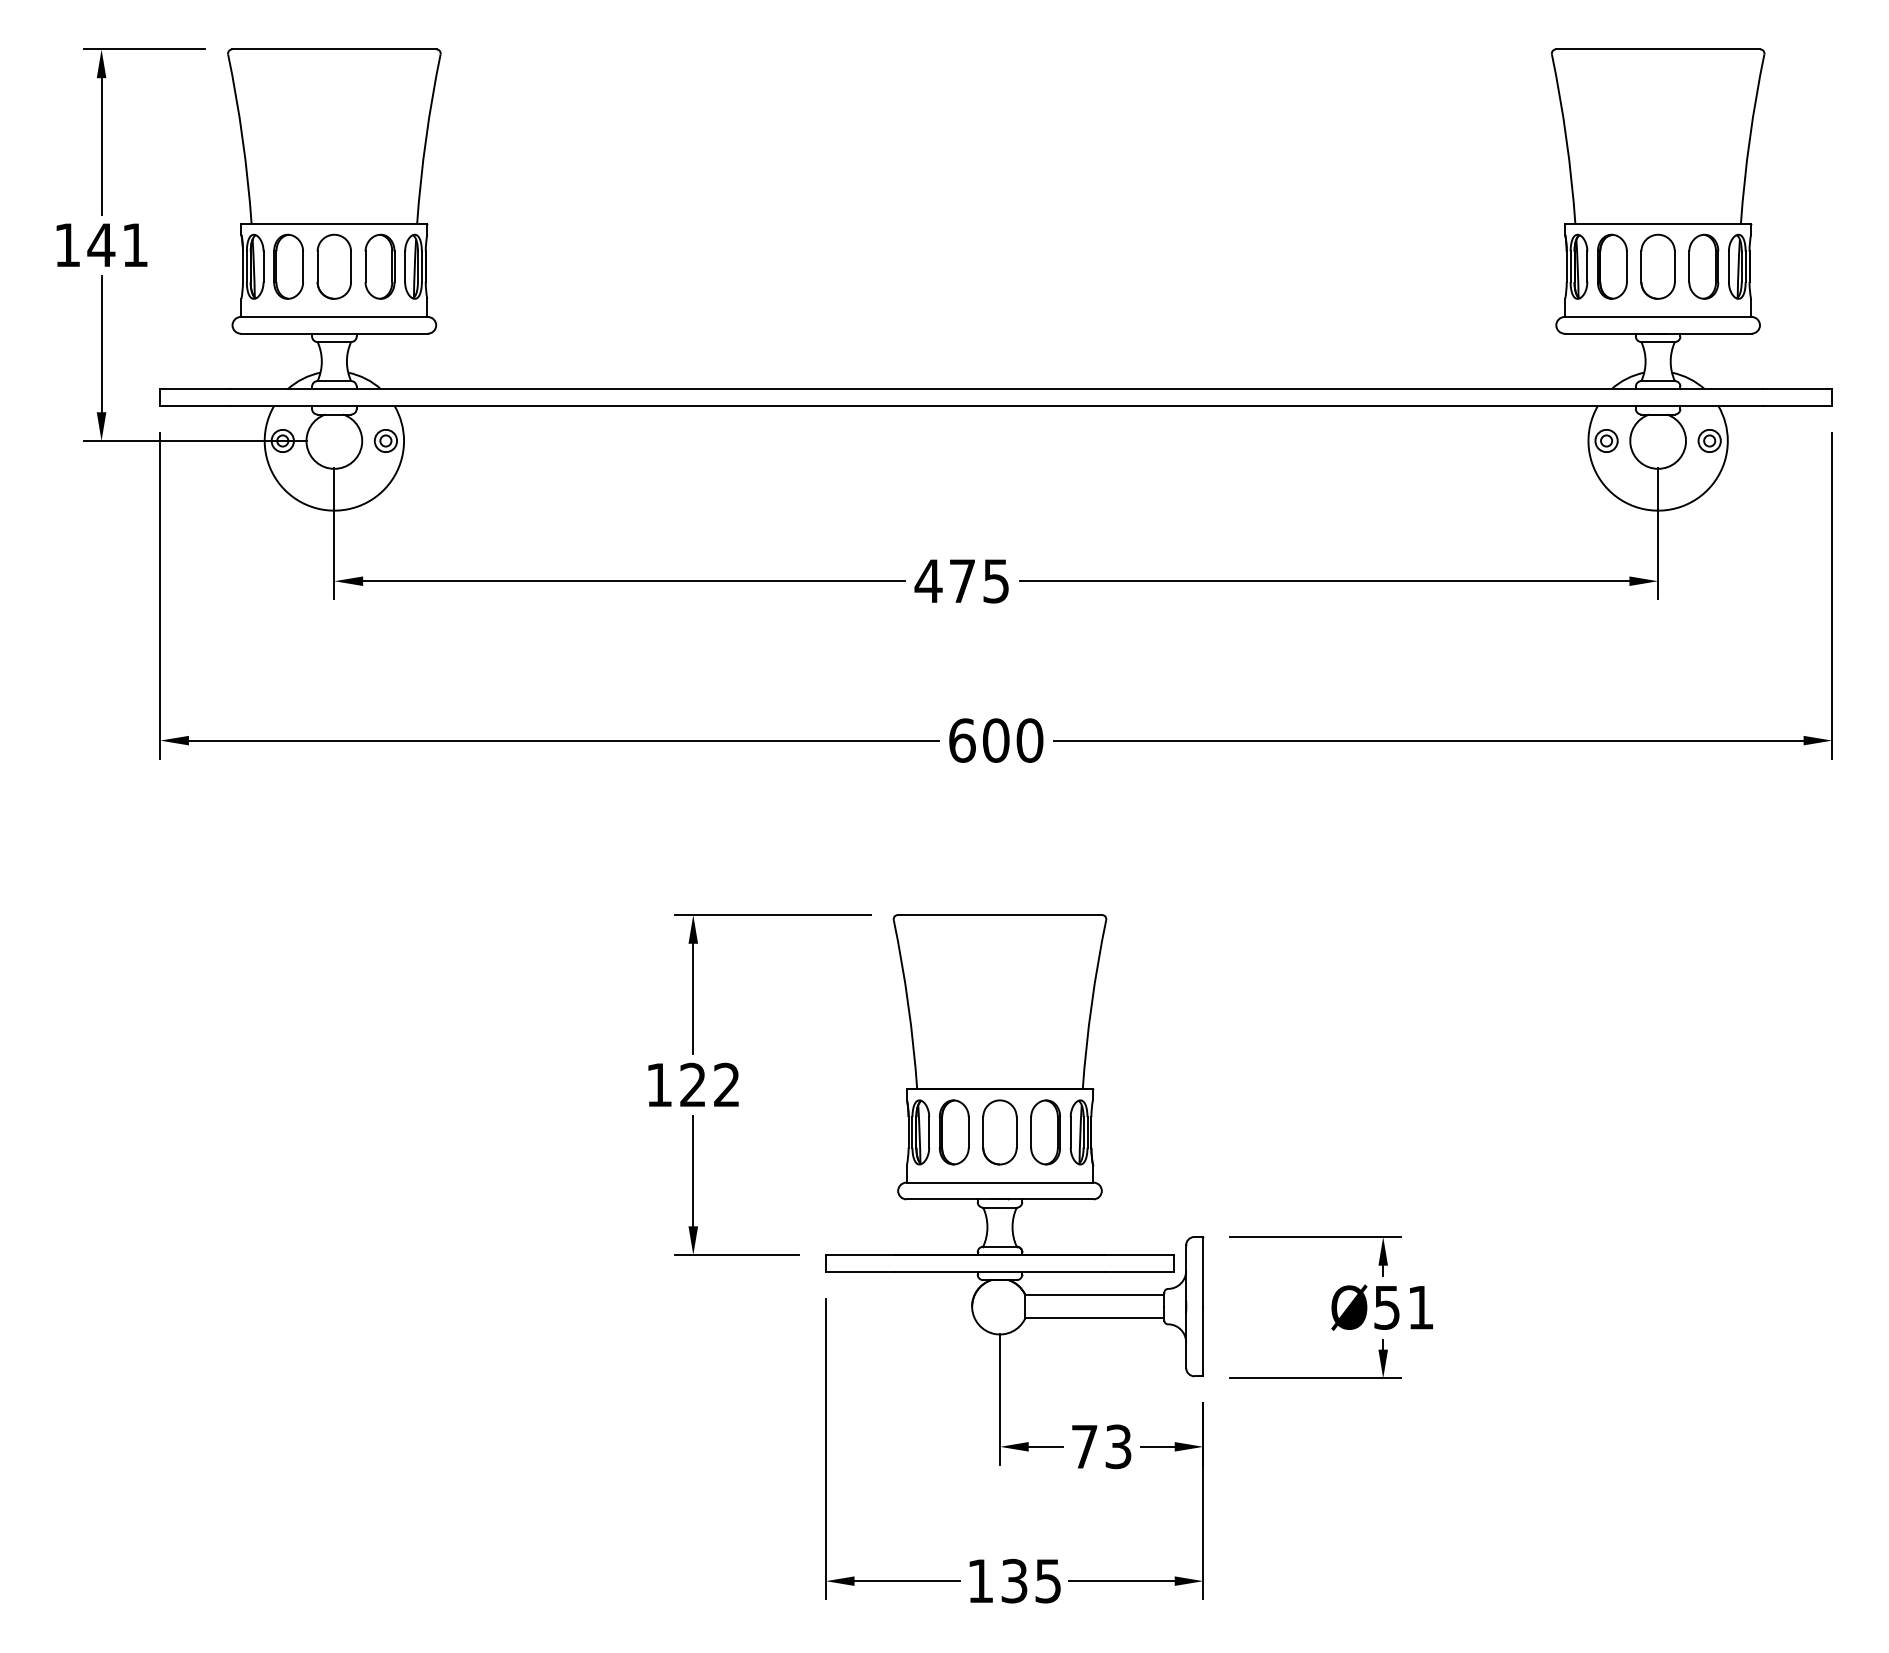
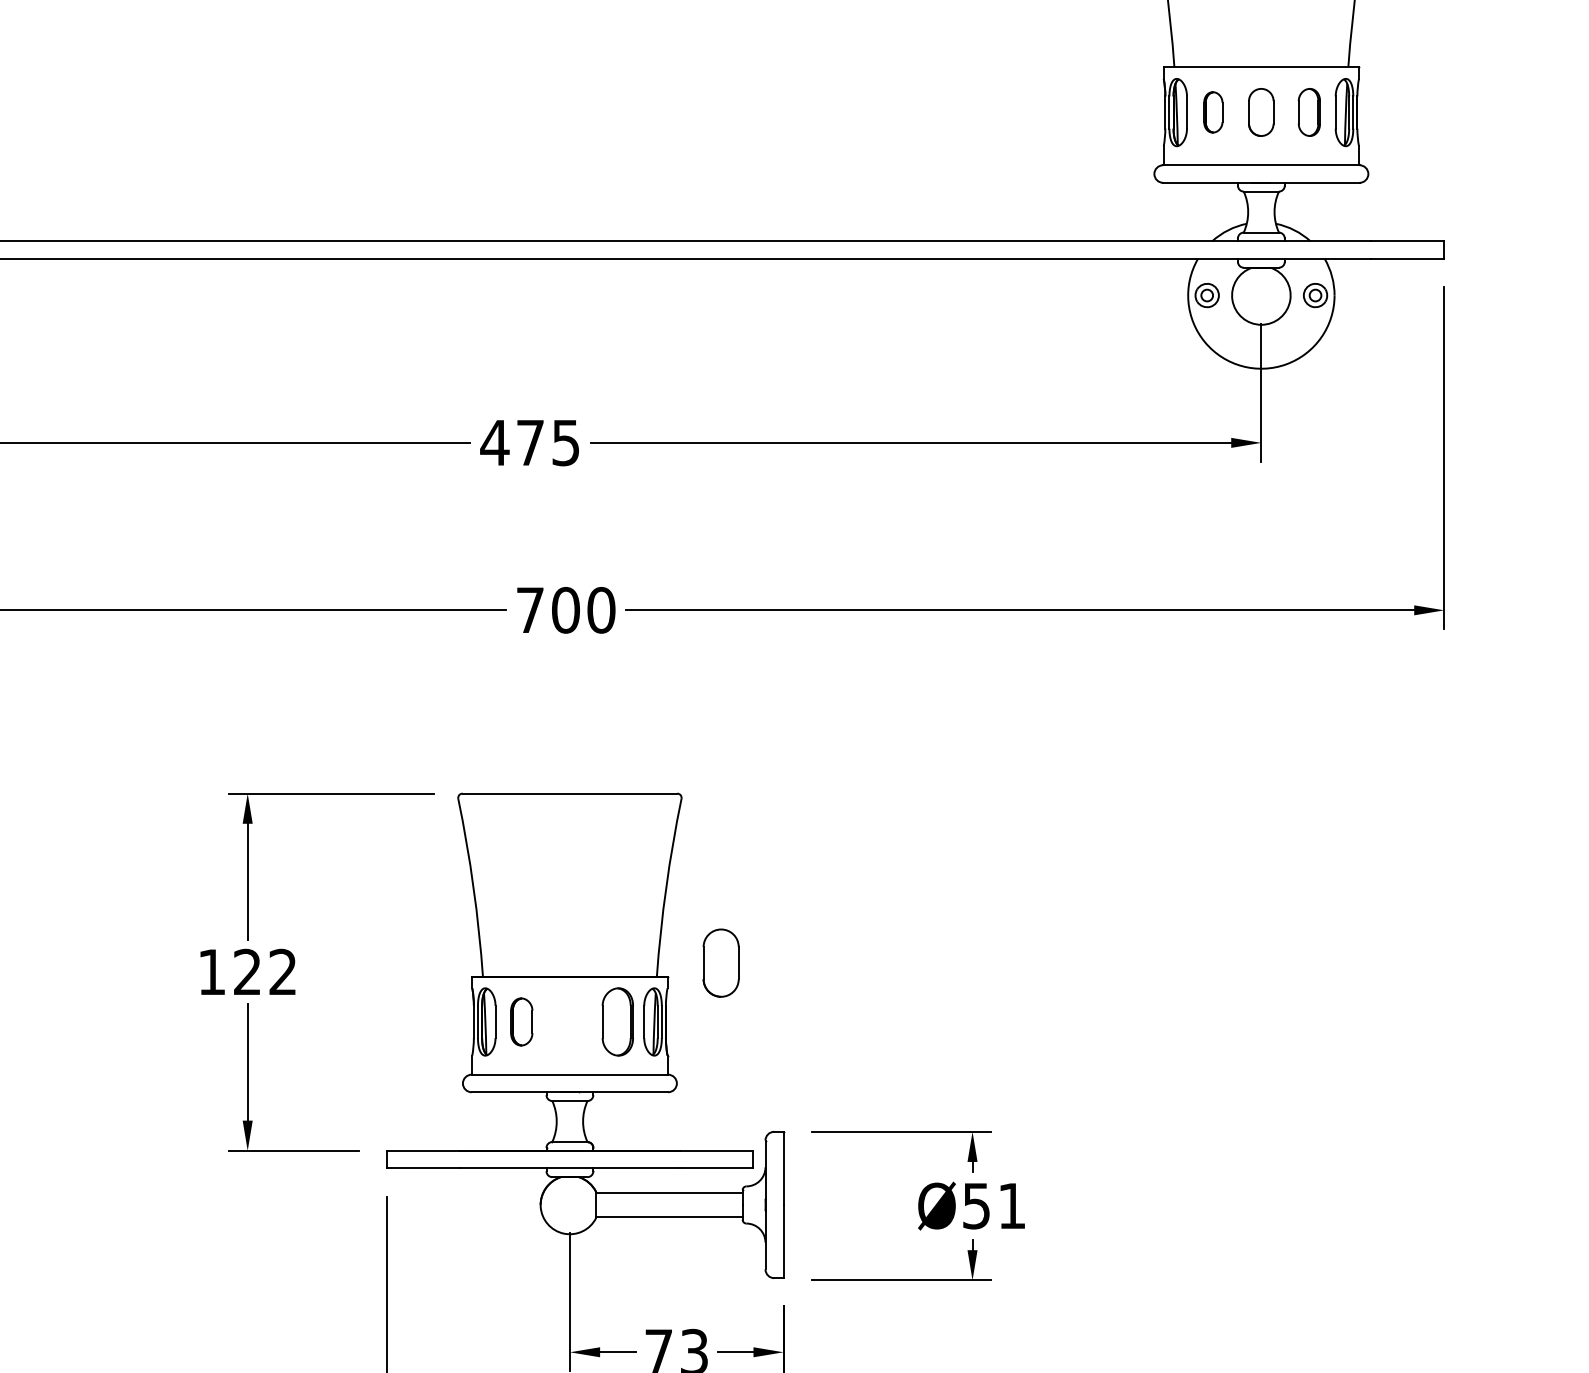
part: (1612, 266) -> (1213, 112), size x0.6
part: (1657, 266) -> (1260, 112), size x0.7
part: (1703, 266) -> (1309, 112), size x0.7
text: (962, 740) -> (530, 610), 600 -> 700
part: (953, 1132) -> (521, 1022), size x0.7
part: (999, 1132) -> (720, 963), moved

